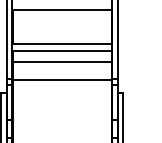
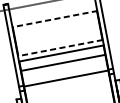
line: (62, 10) -> (55, 19), solid -> dashed
line: (62, 44) -> (60, 48), solid -> dashed

